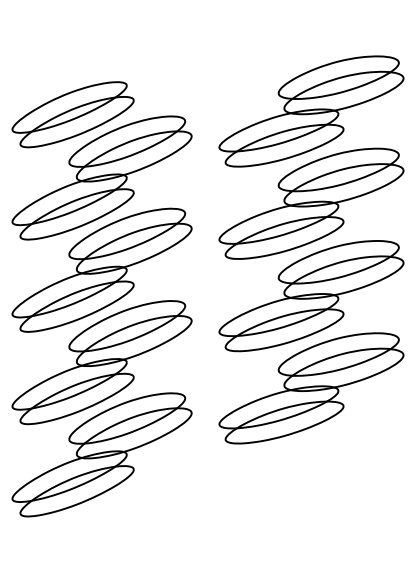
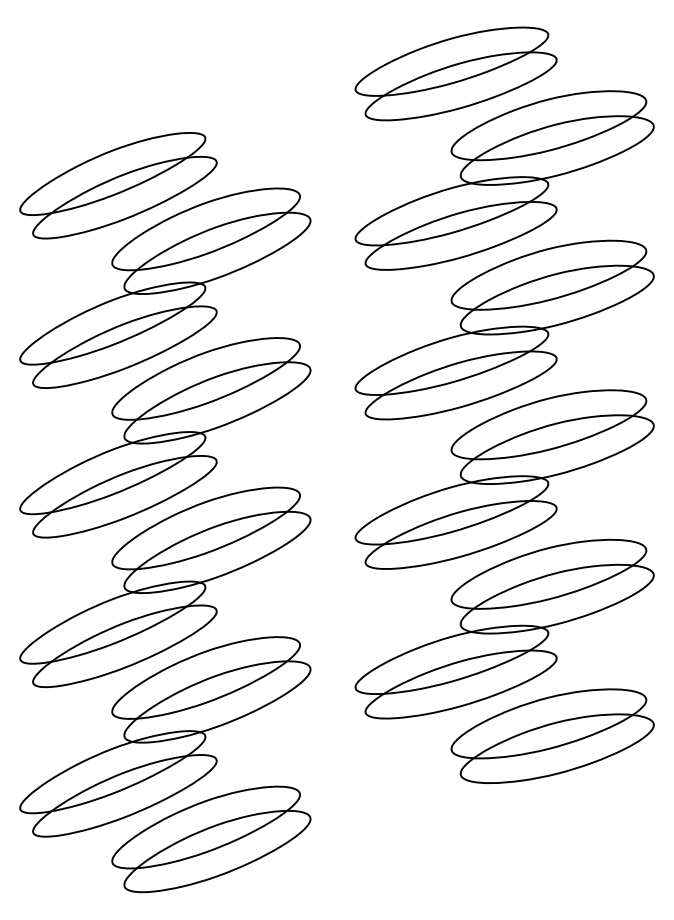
part: (281, 45) -> (456, 73), added
part: (340, 454) -> (551, 736), added
part: (130, 517) -> (211, 838), added

